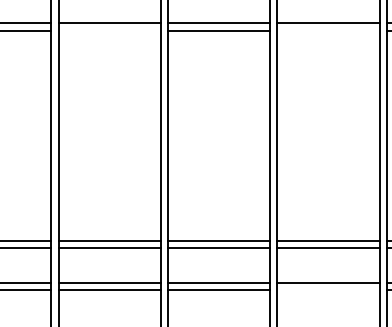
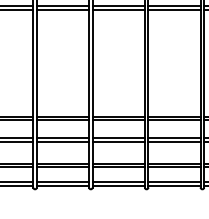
line: (108, 30) -> (62, 9), added
line: (328, 30) -> (174, 9), added
line: (328, 291) -> (174, 142), added

